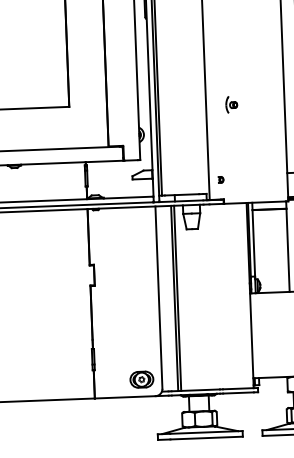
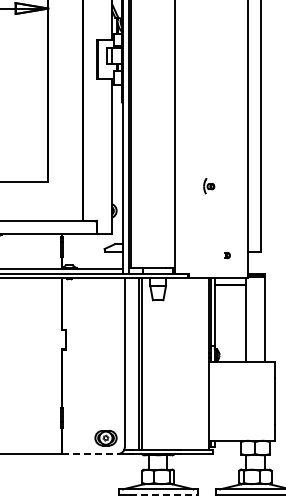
part: (232, 105) -> (209, 186), moved
part: (220, 179) -> (227, 255), moved
line: (125, 396) -> (90, 453), solid -> dashed
line: (207, 437) -> (164, 494), solid -> dashed

